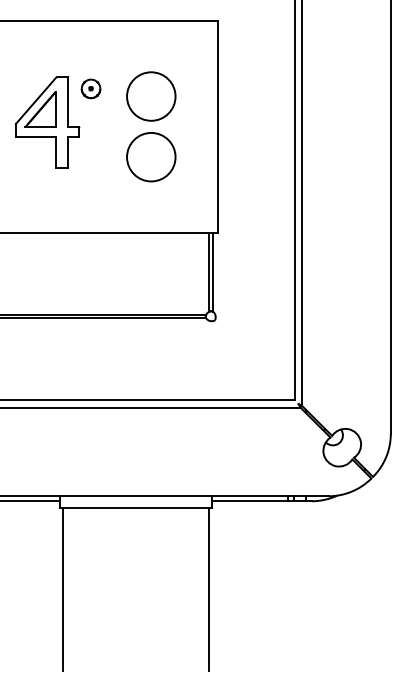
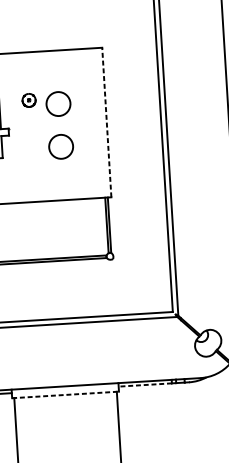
part: (90, 88) -> (28, 100), moved
circle: (151, 96) -> (58, 104), size x0.7
line: (218, 126) -> (107, 122), solid -> dashed
circle: (151, 157) -> (61, 146), size x0.7
line: (249, 501) -> (145, 385), solid -> dashed
line: (136, 508) -> (65, 394), solid -> dashed

